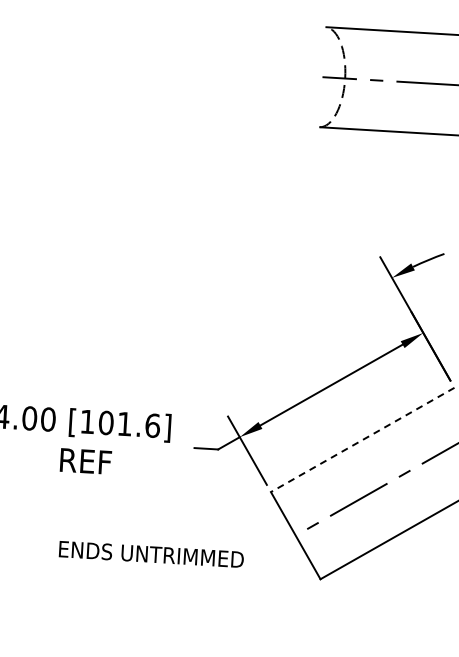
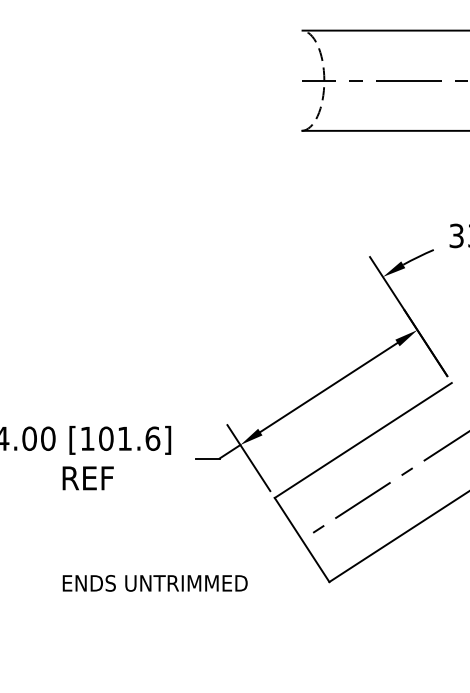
line: (362, 439) -> (363, 440), dashed -> solid
text: (150, 554) -> (154, 583), moved

